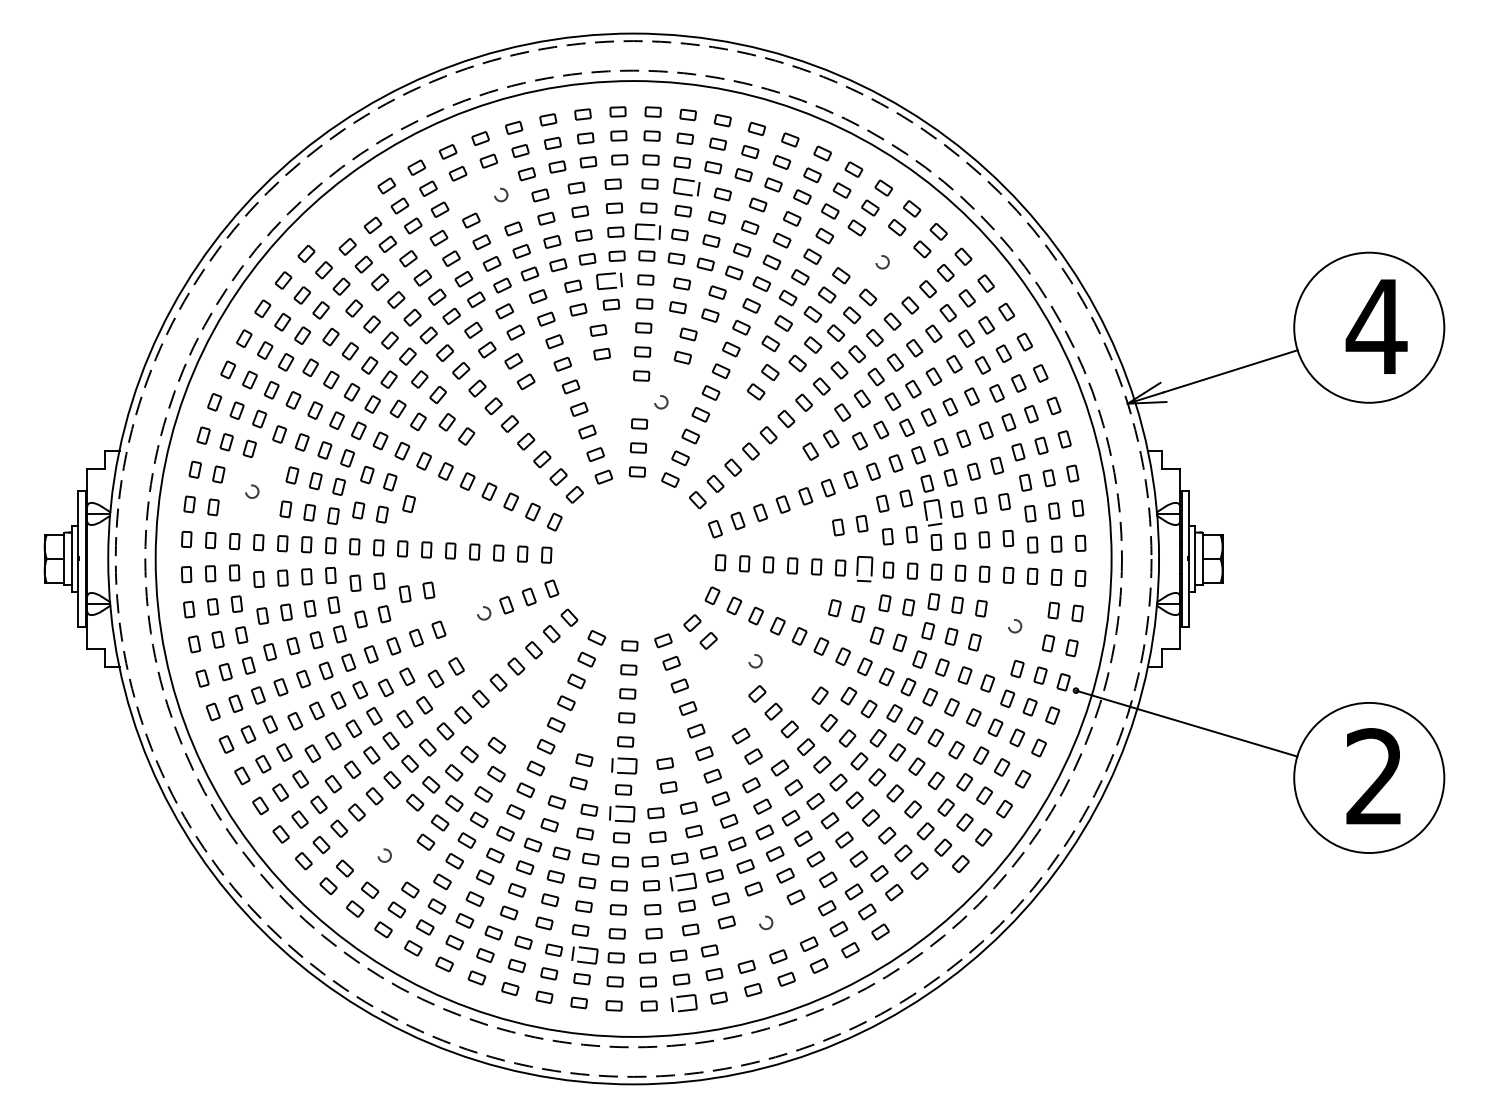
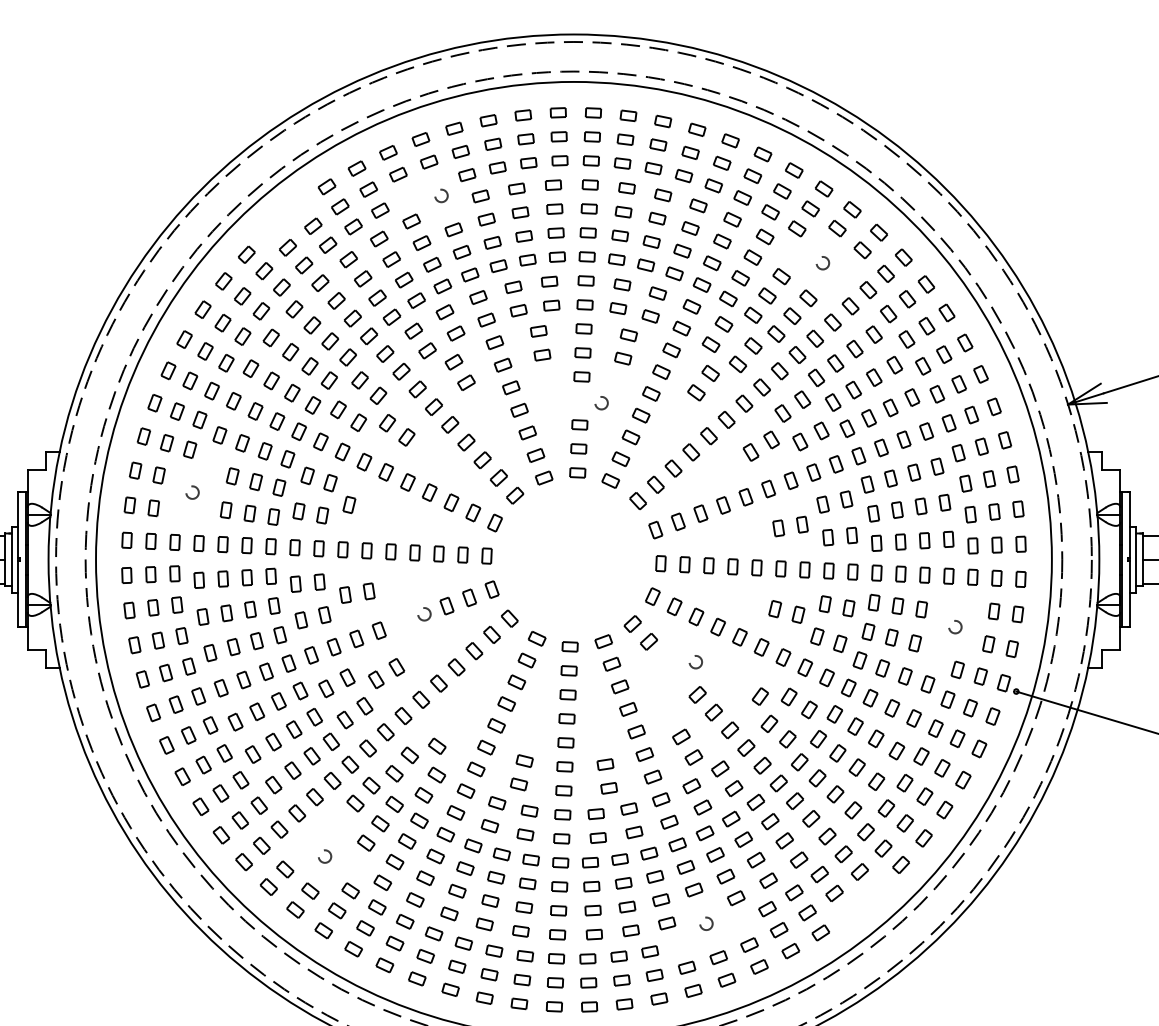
part: (686, 187) -> (626, 188), size x0.62
part: (647, 231) -> (587, 232), size x0.62
part: (608, 280) -> (548, 281), size x0.62
part: (933, 512) -> (873, 513), size x0.62
part: (864, 568) -> (804, 569), size x0.62
part: (624, 765) -> (564, 766), size x0.62
part: (622, 813) -> (562, 814), size x0.62
part: (683, 882) -> (623, 883), size x0.62
part: (584, 955) -> (524, 956), size x0.62
part: (684, 1003) -> (624, 1004), size x0.62

